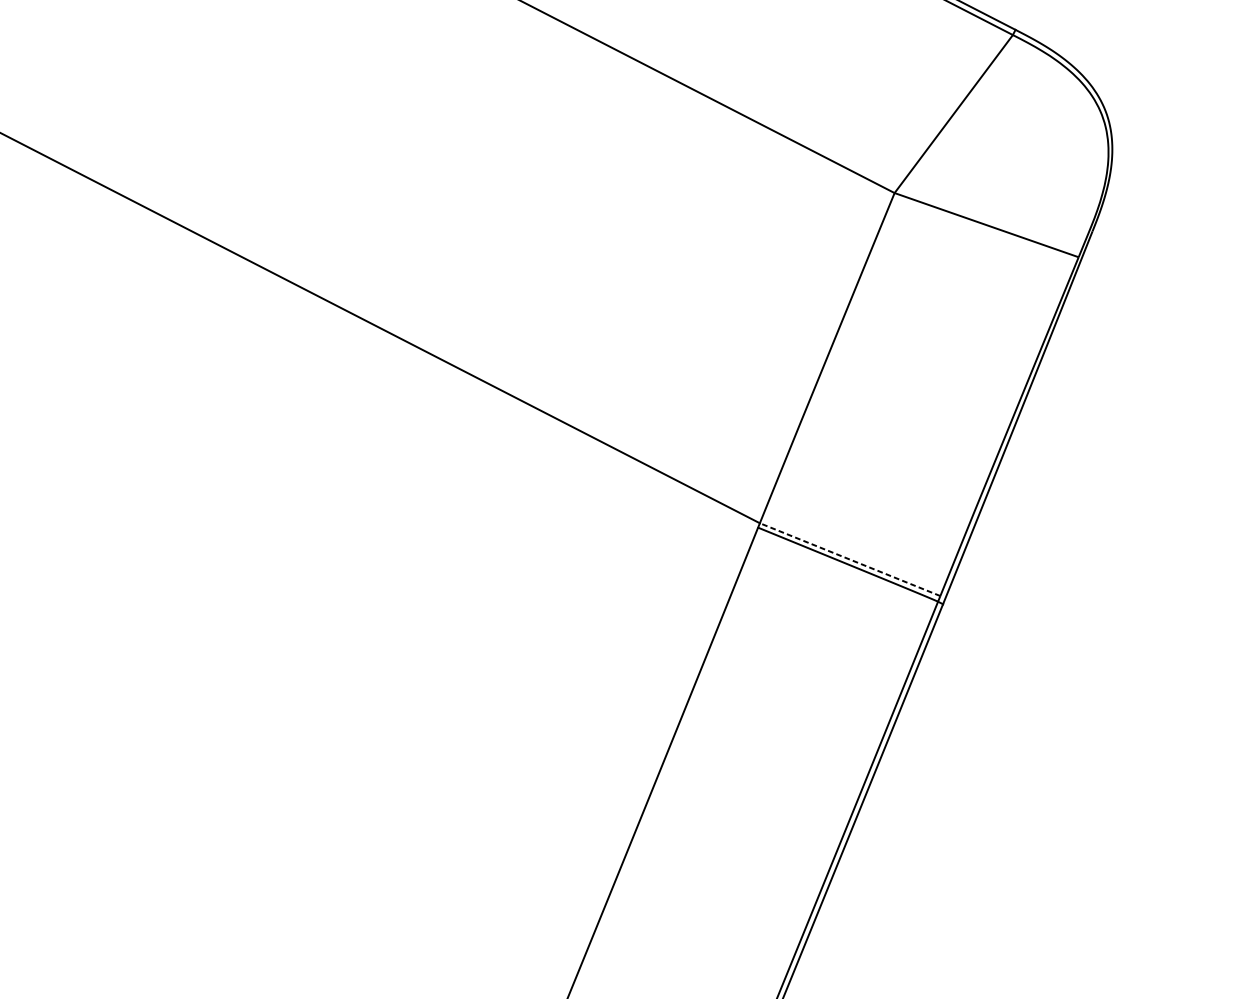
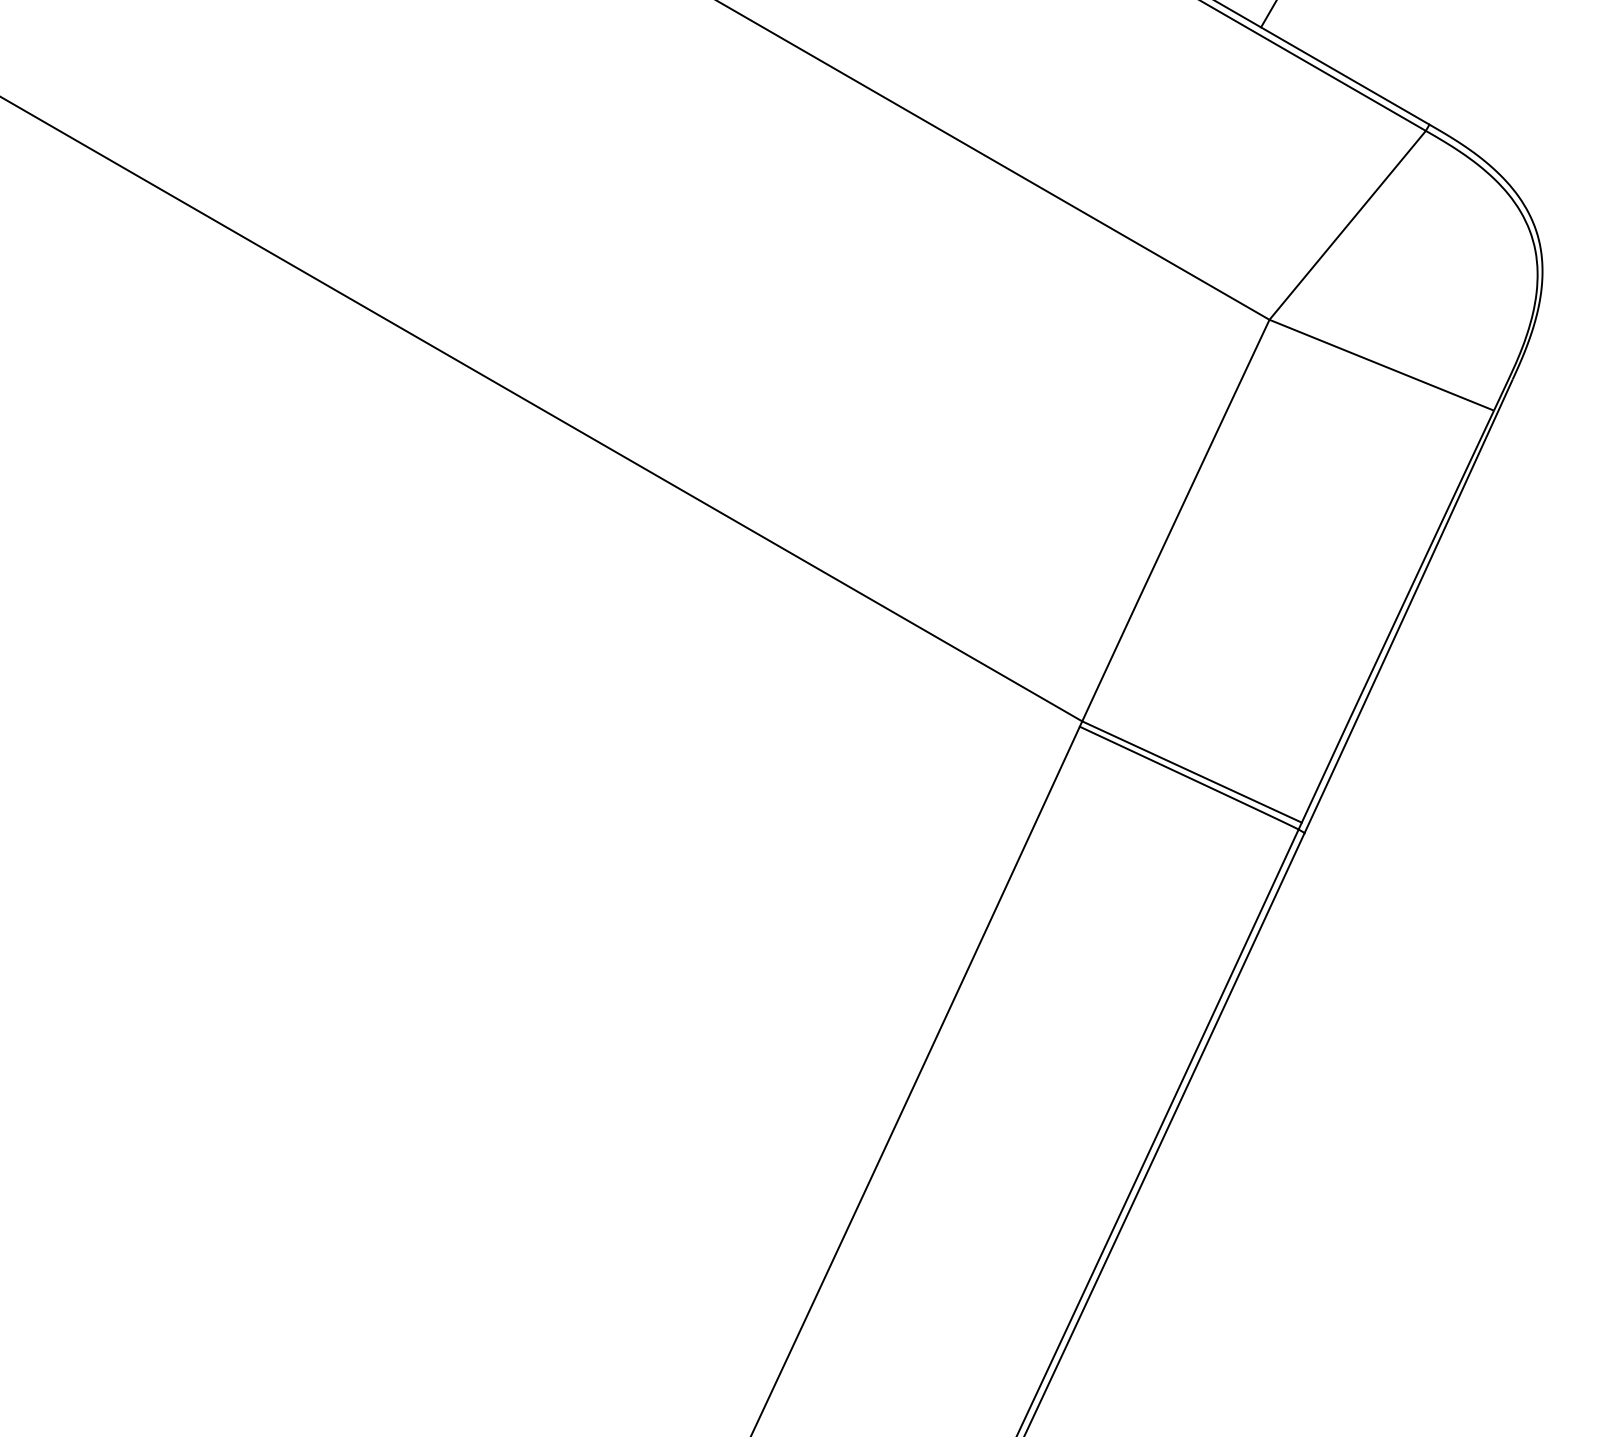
line: (850, 560) -> (1192, 772), dashed -> solid

